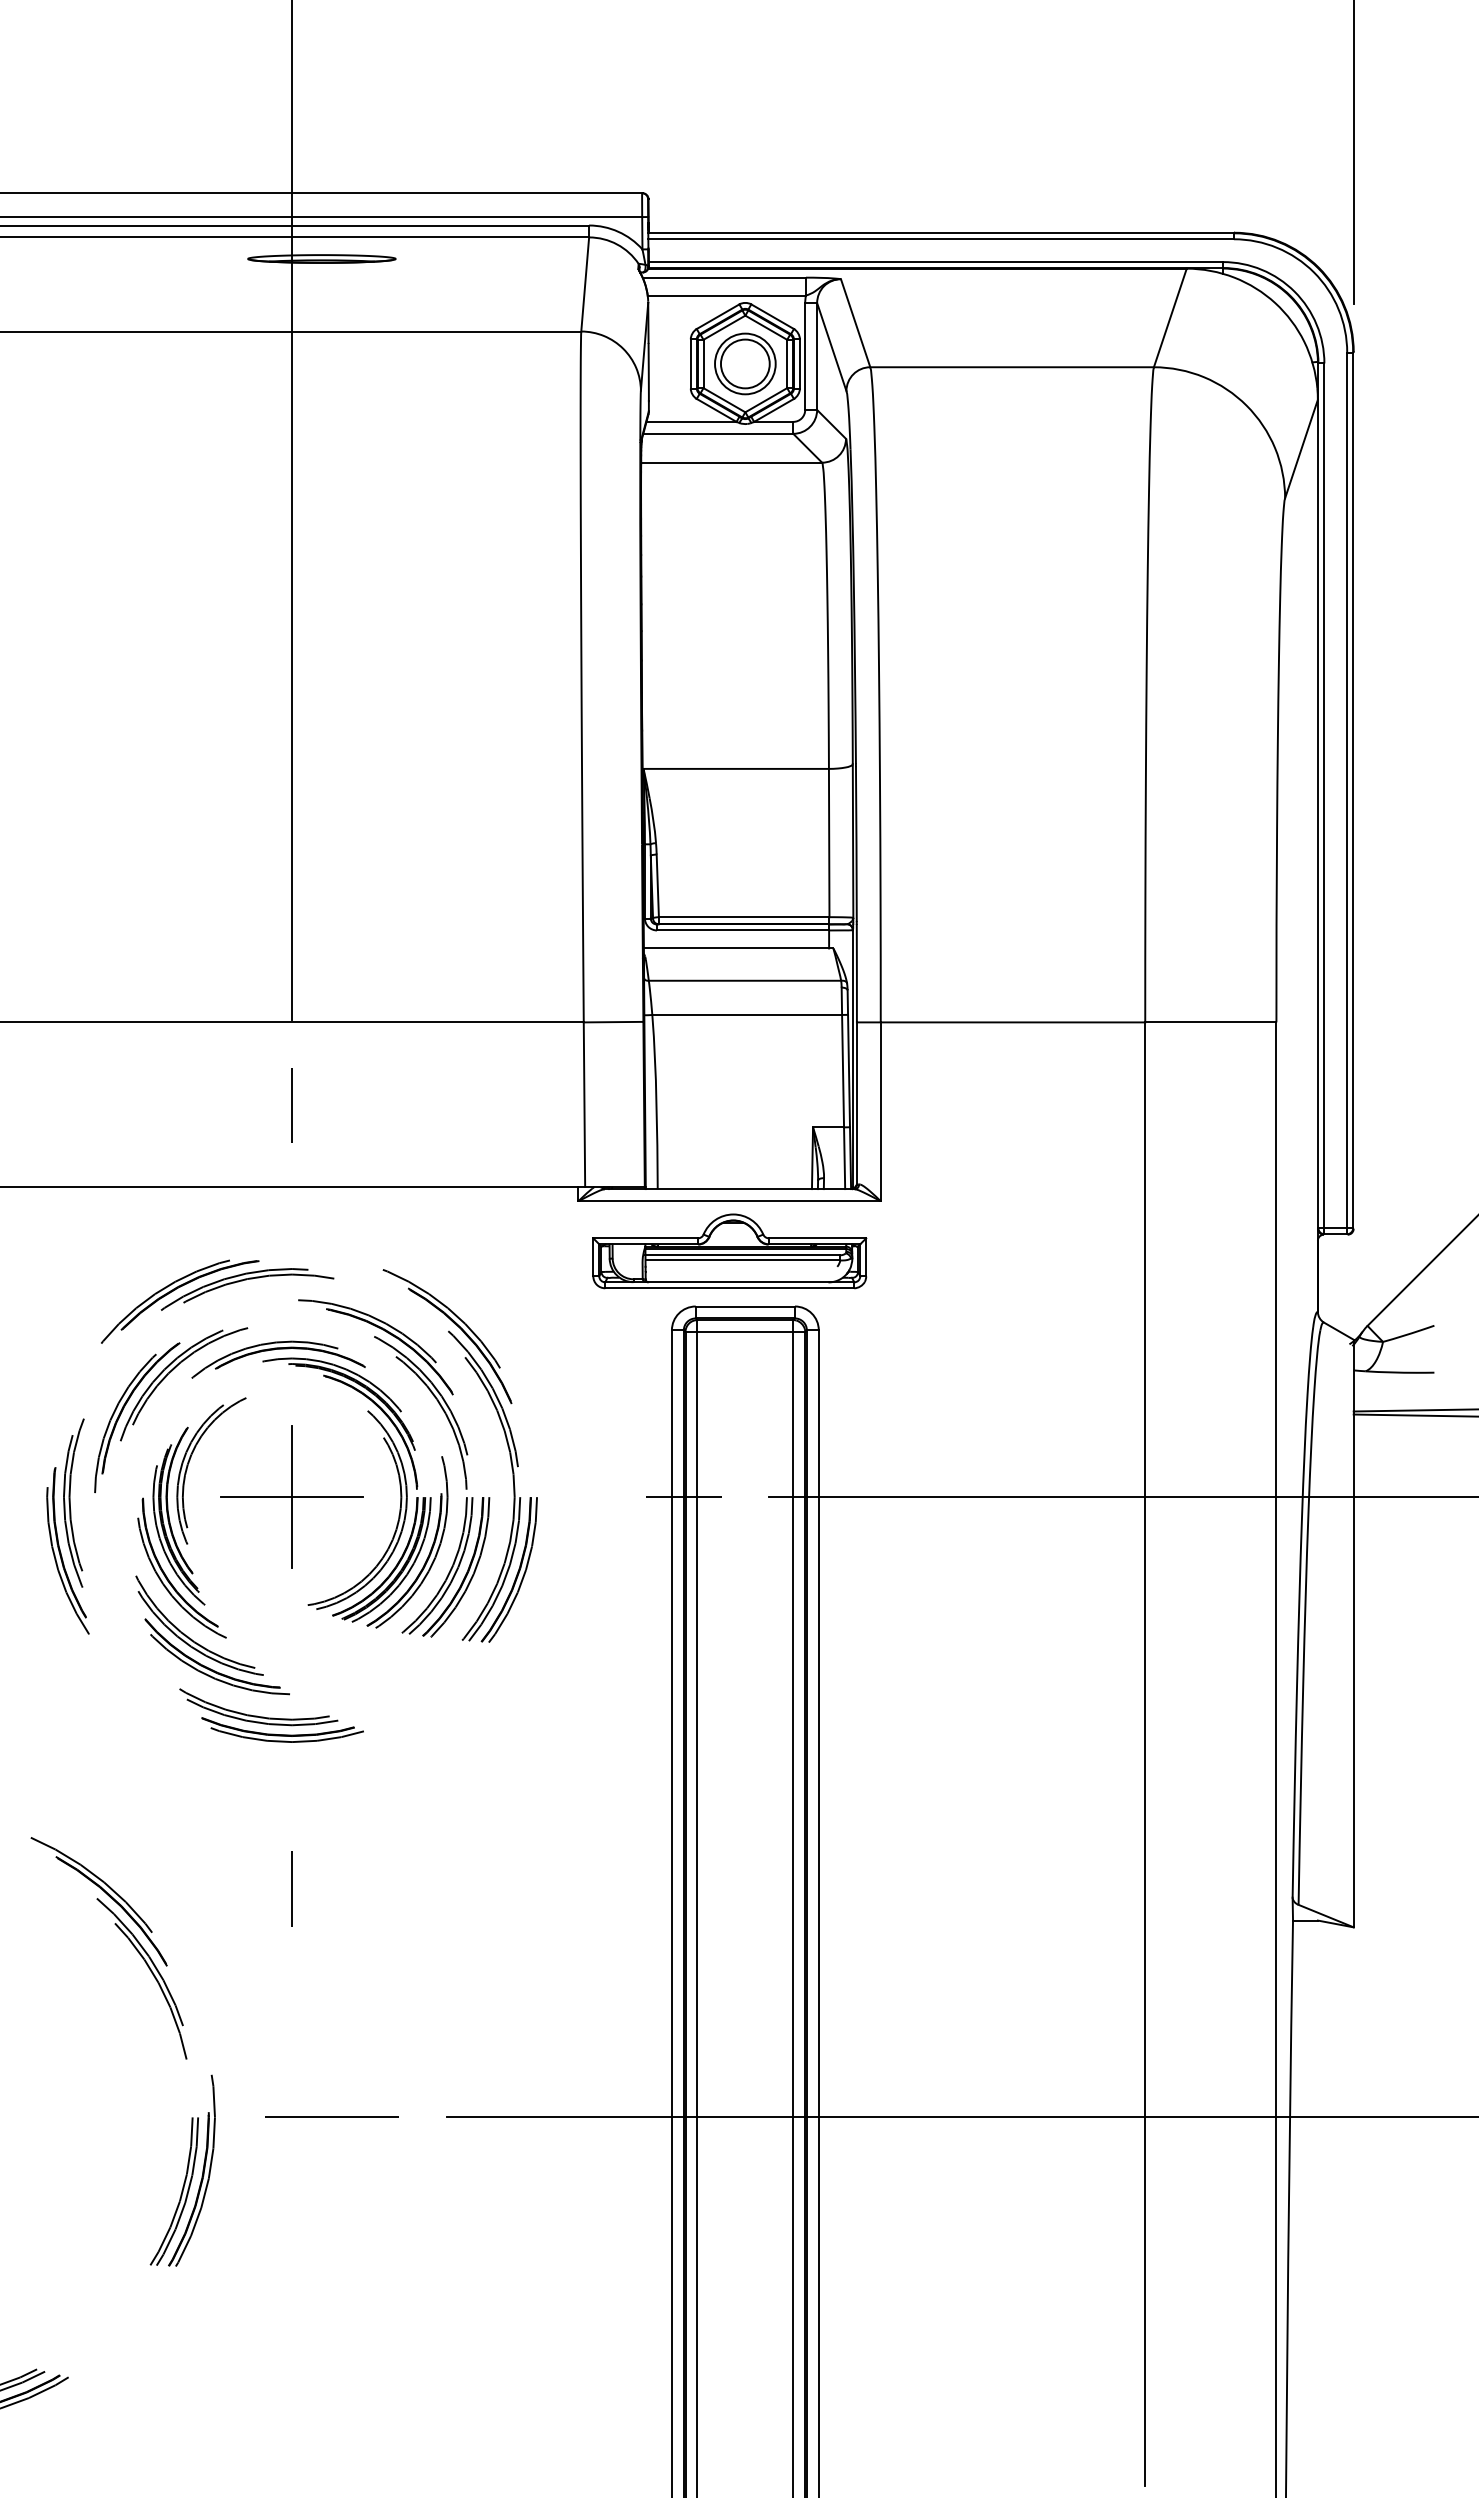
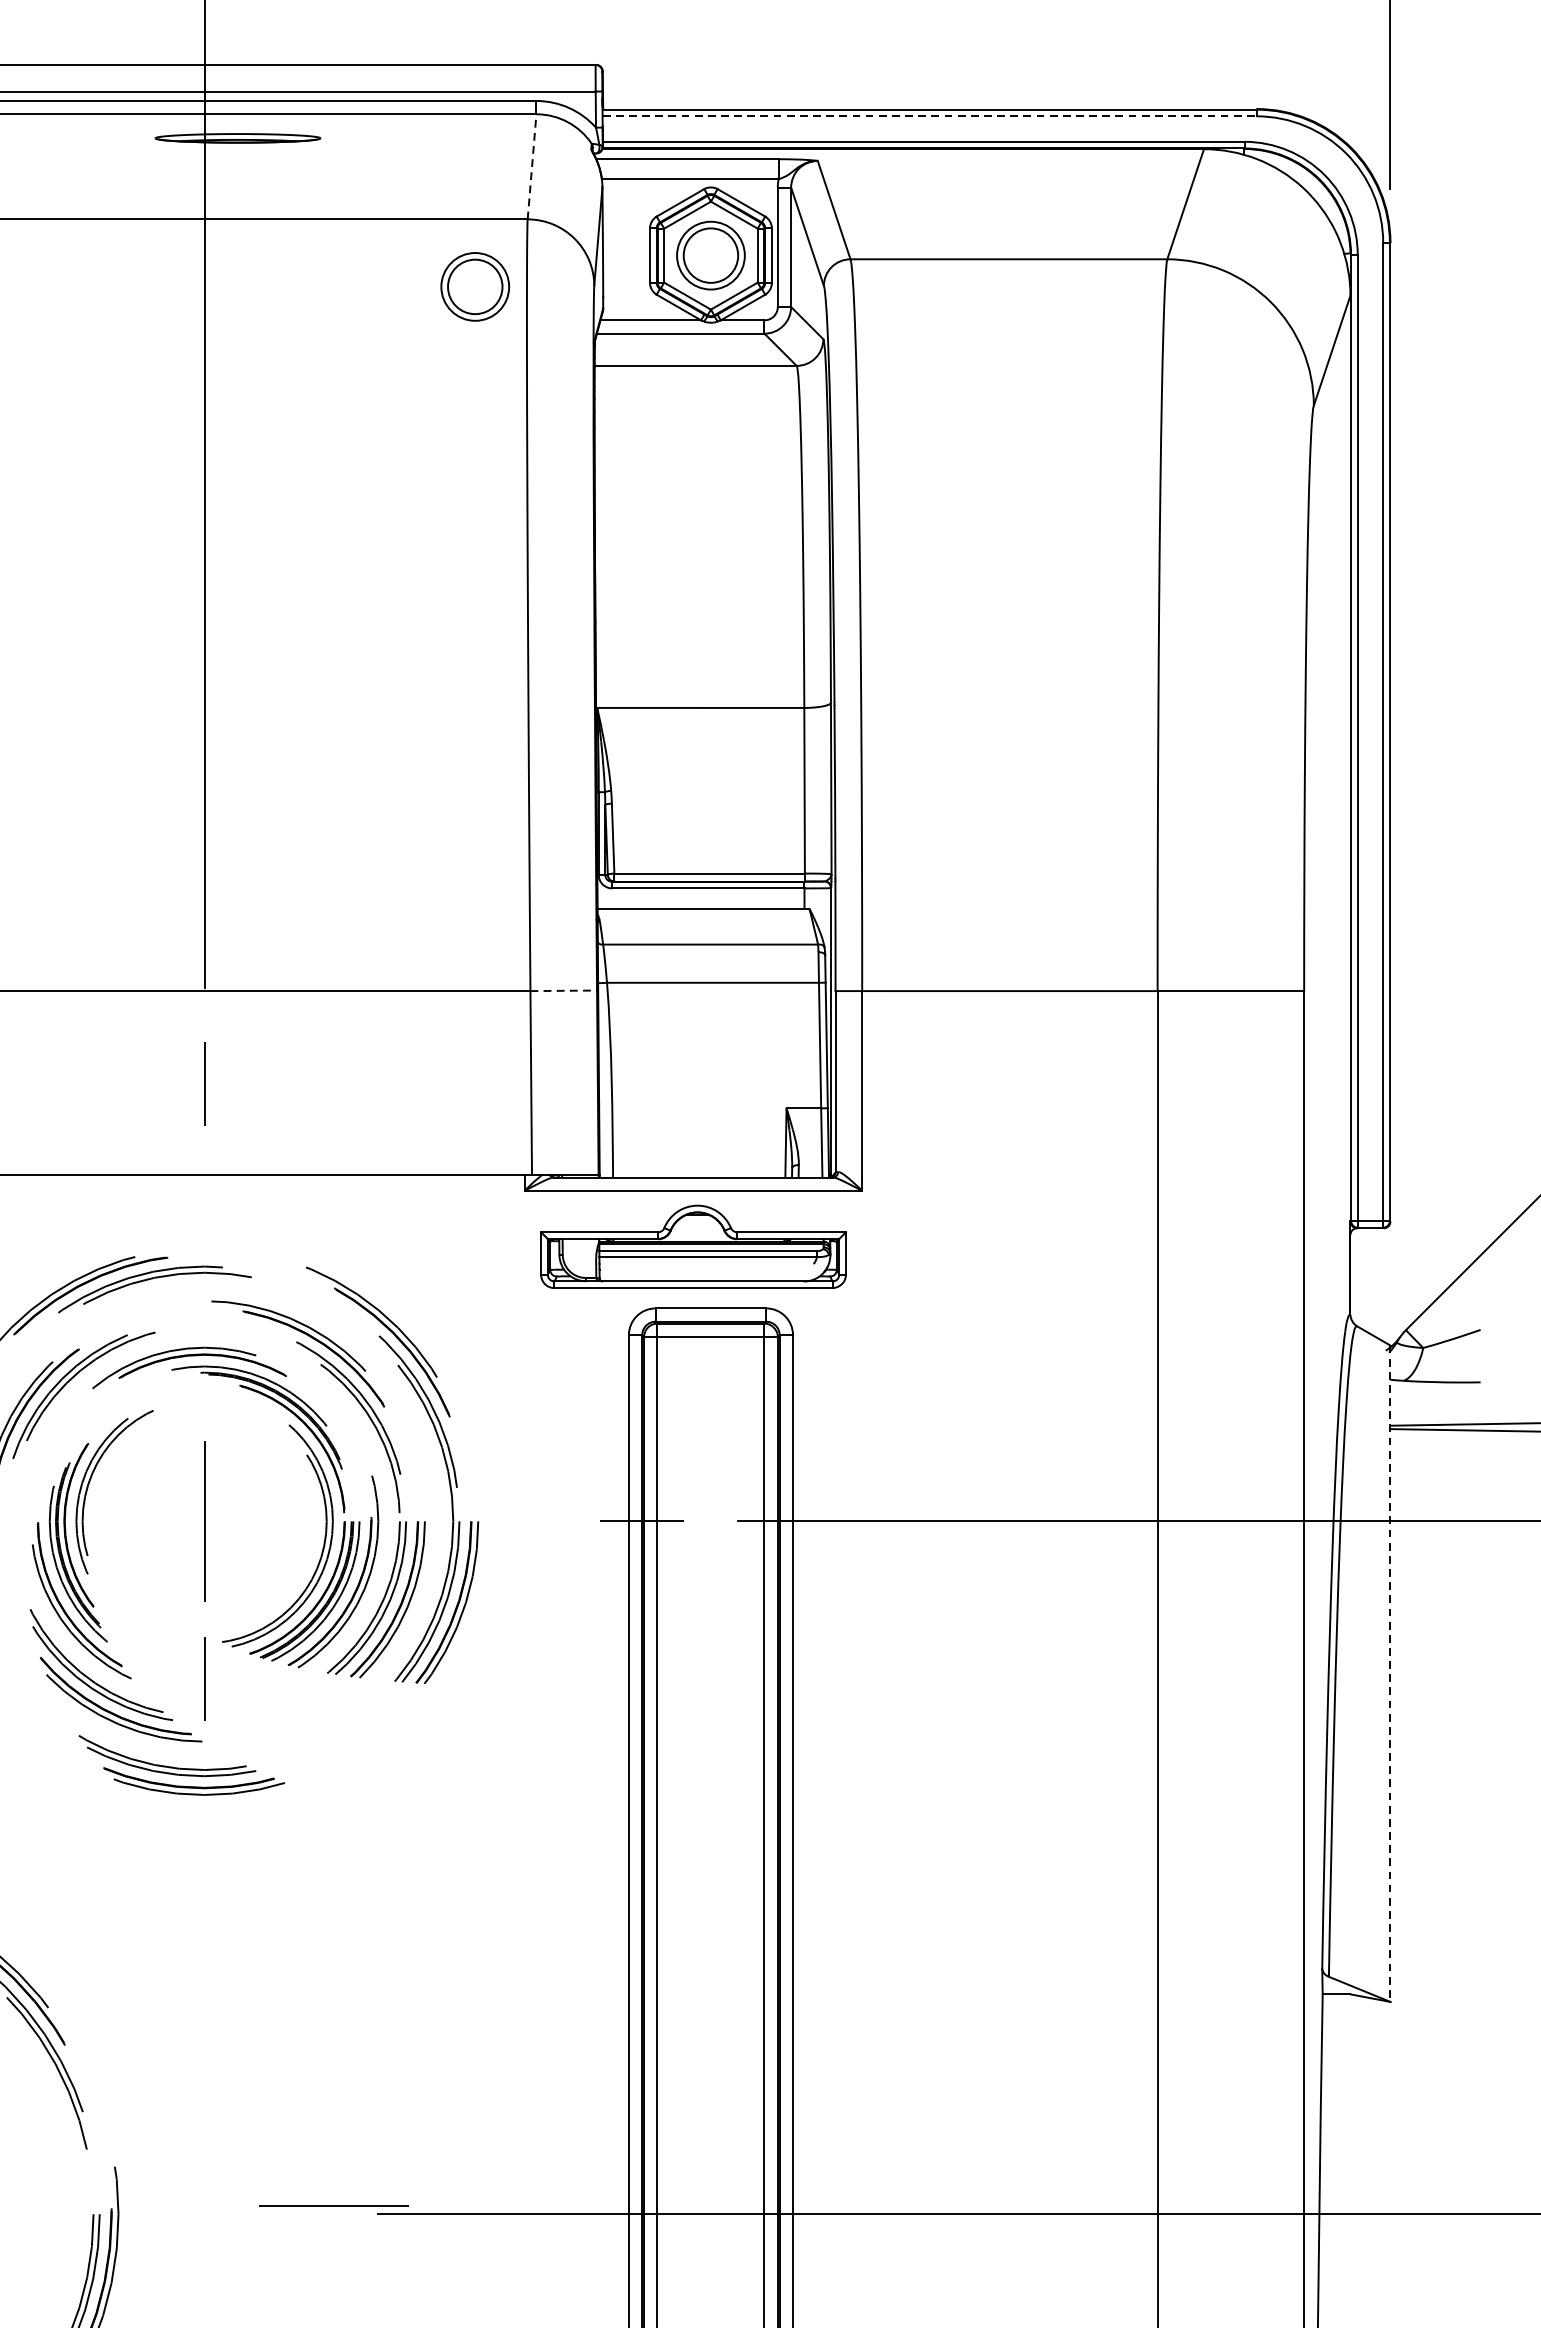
line: (941, 239) -> (930, 116), solid -> dashed
line: (585, 283) -> (532, 165), solid -> dashed
part: (534, 391) -> (475, 286), added
line: (613, 1022) -> (563, 991), solid -> dashed
line: (291, 1497) -> (203, 1521), removed
line: (1353, 1633) -> (1390, 1673), solid -> dashed
line: (291, 1888) -> (203, 1678), moved
line: (331, 2116) -> (333, 2205), moved

